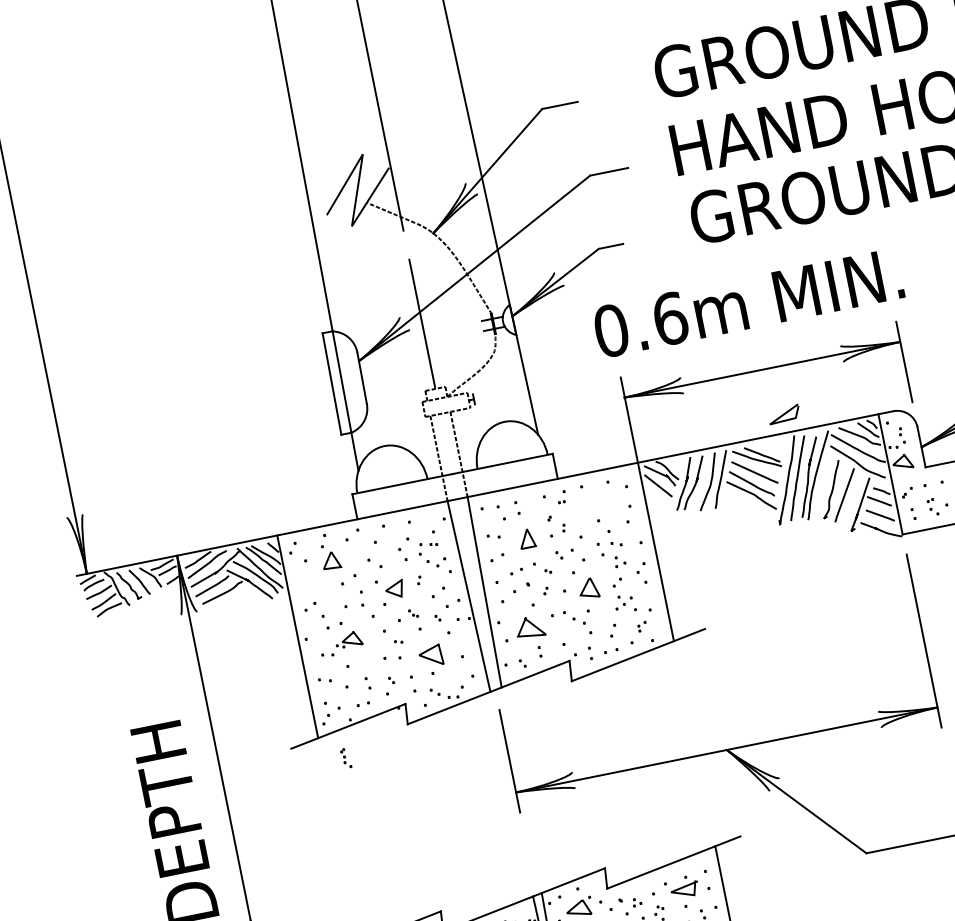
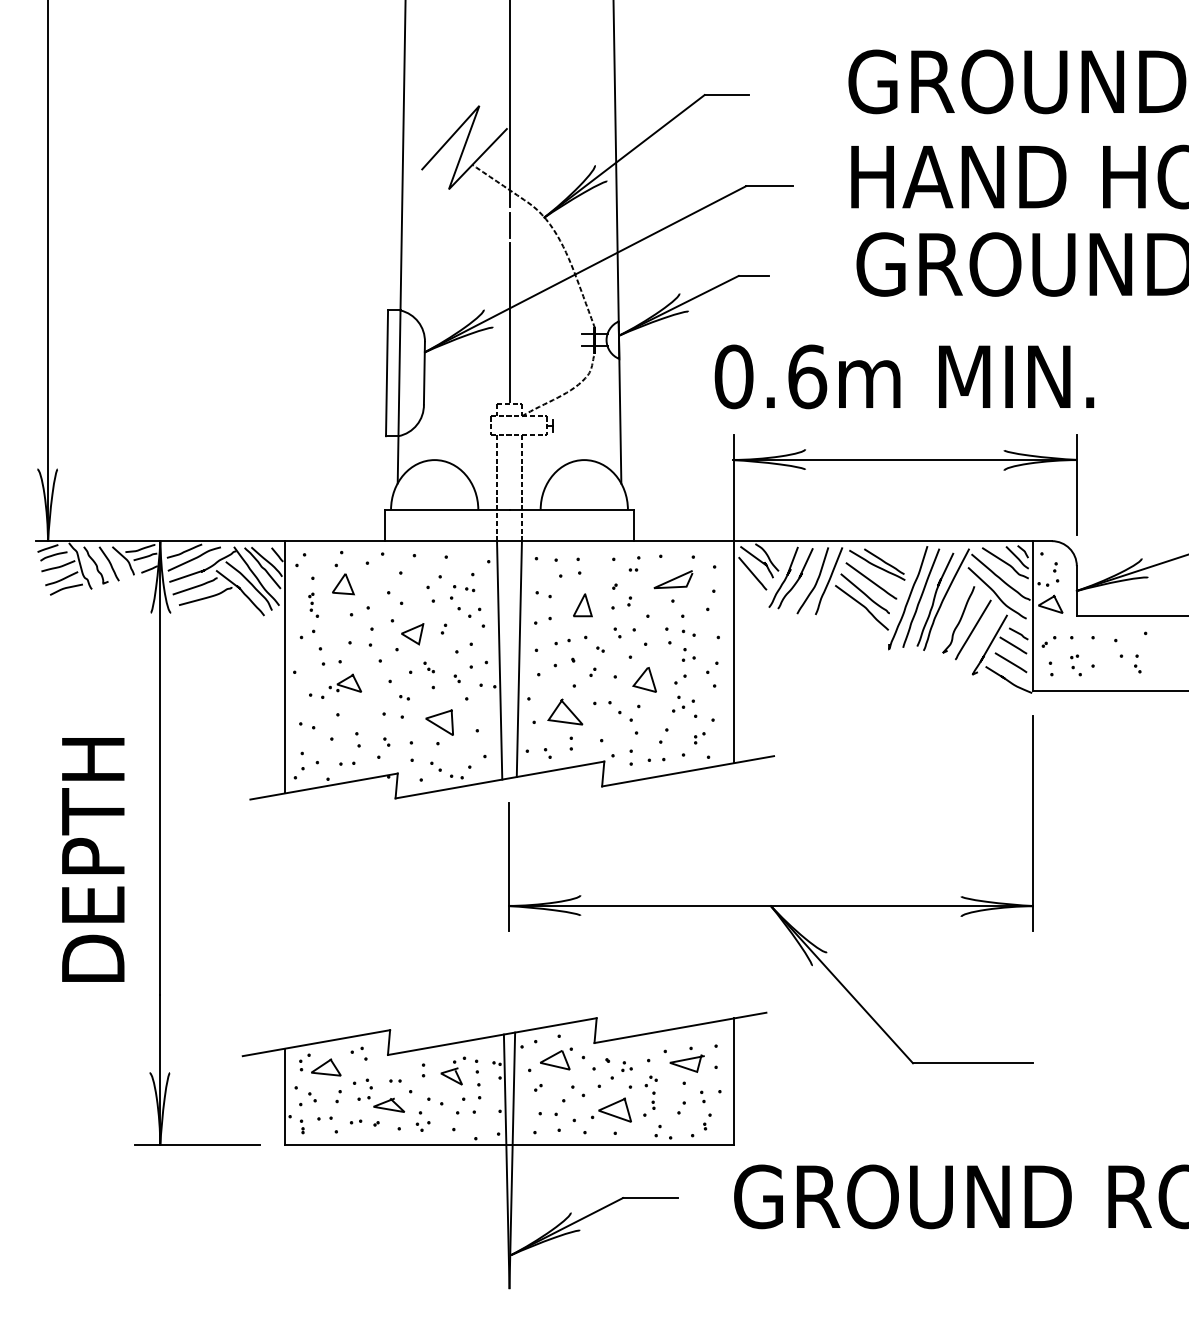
line: (406, 244) -> (509, 224), added
line: (784, 414) -> (673, 579), moved
part: (345, 757) -> (313, 604), moved

